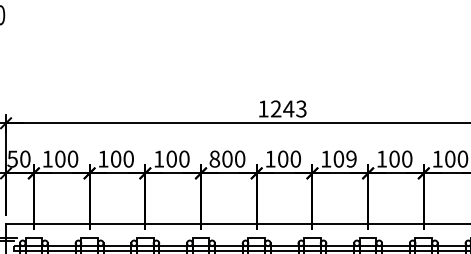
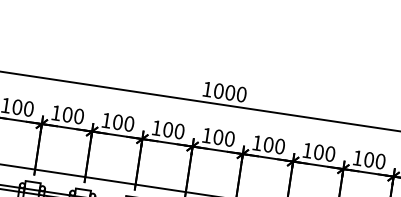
text: (288, 108) -> (230, 92), 1243 -> 1000
text: (214, 158) -> (156, 127), 800 -> 100
text: (351, 158) -> (280, 145), 109 -> 100

